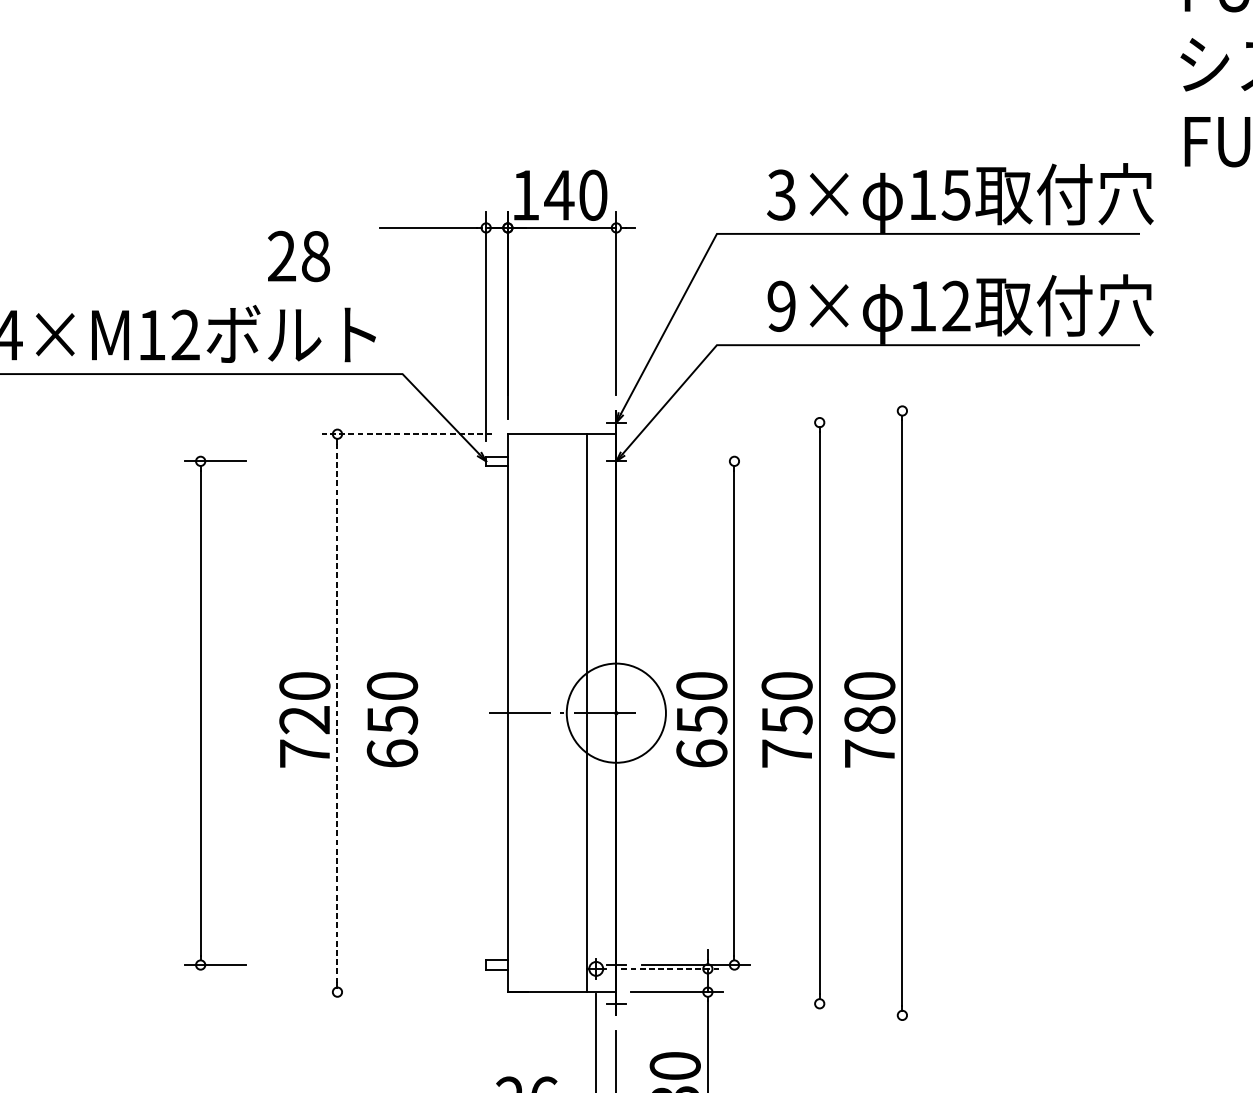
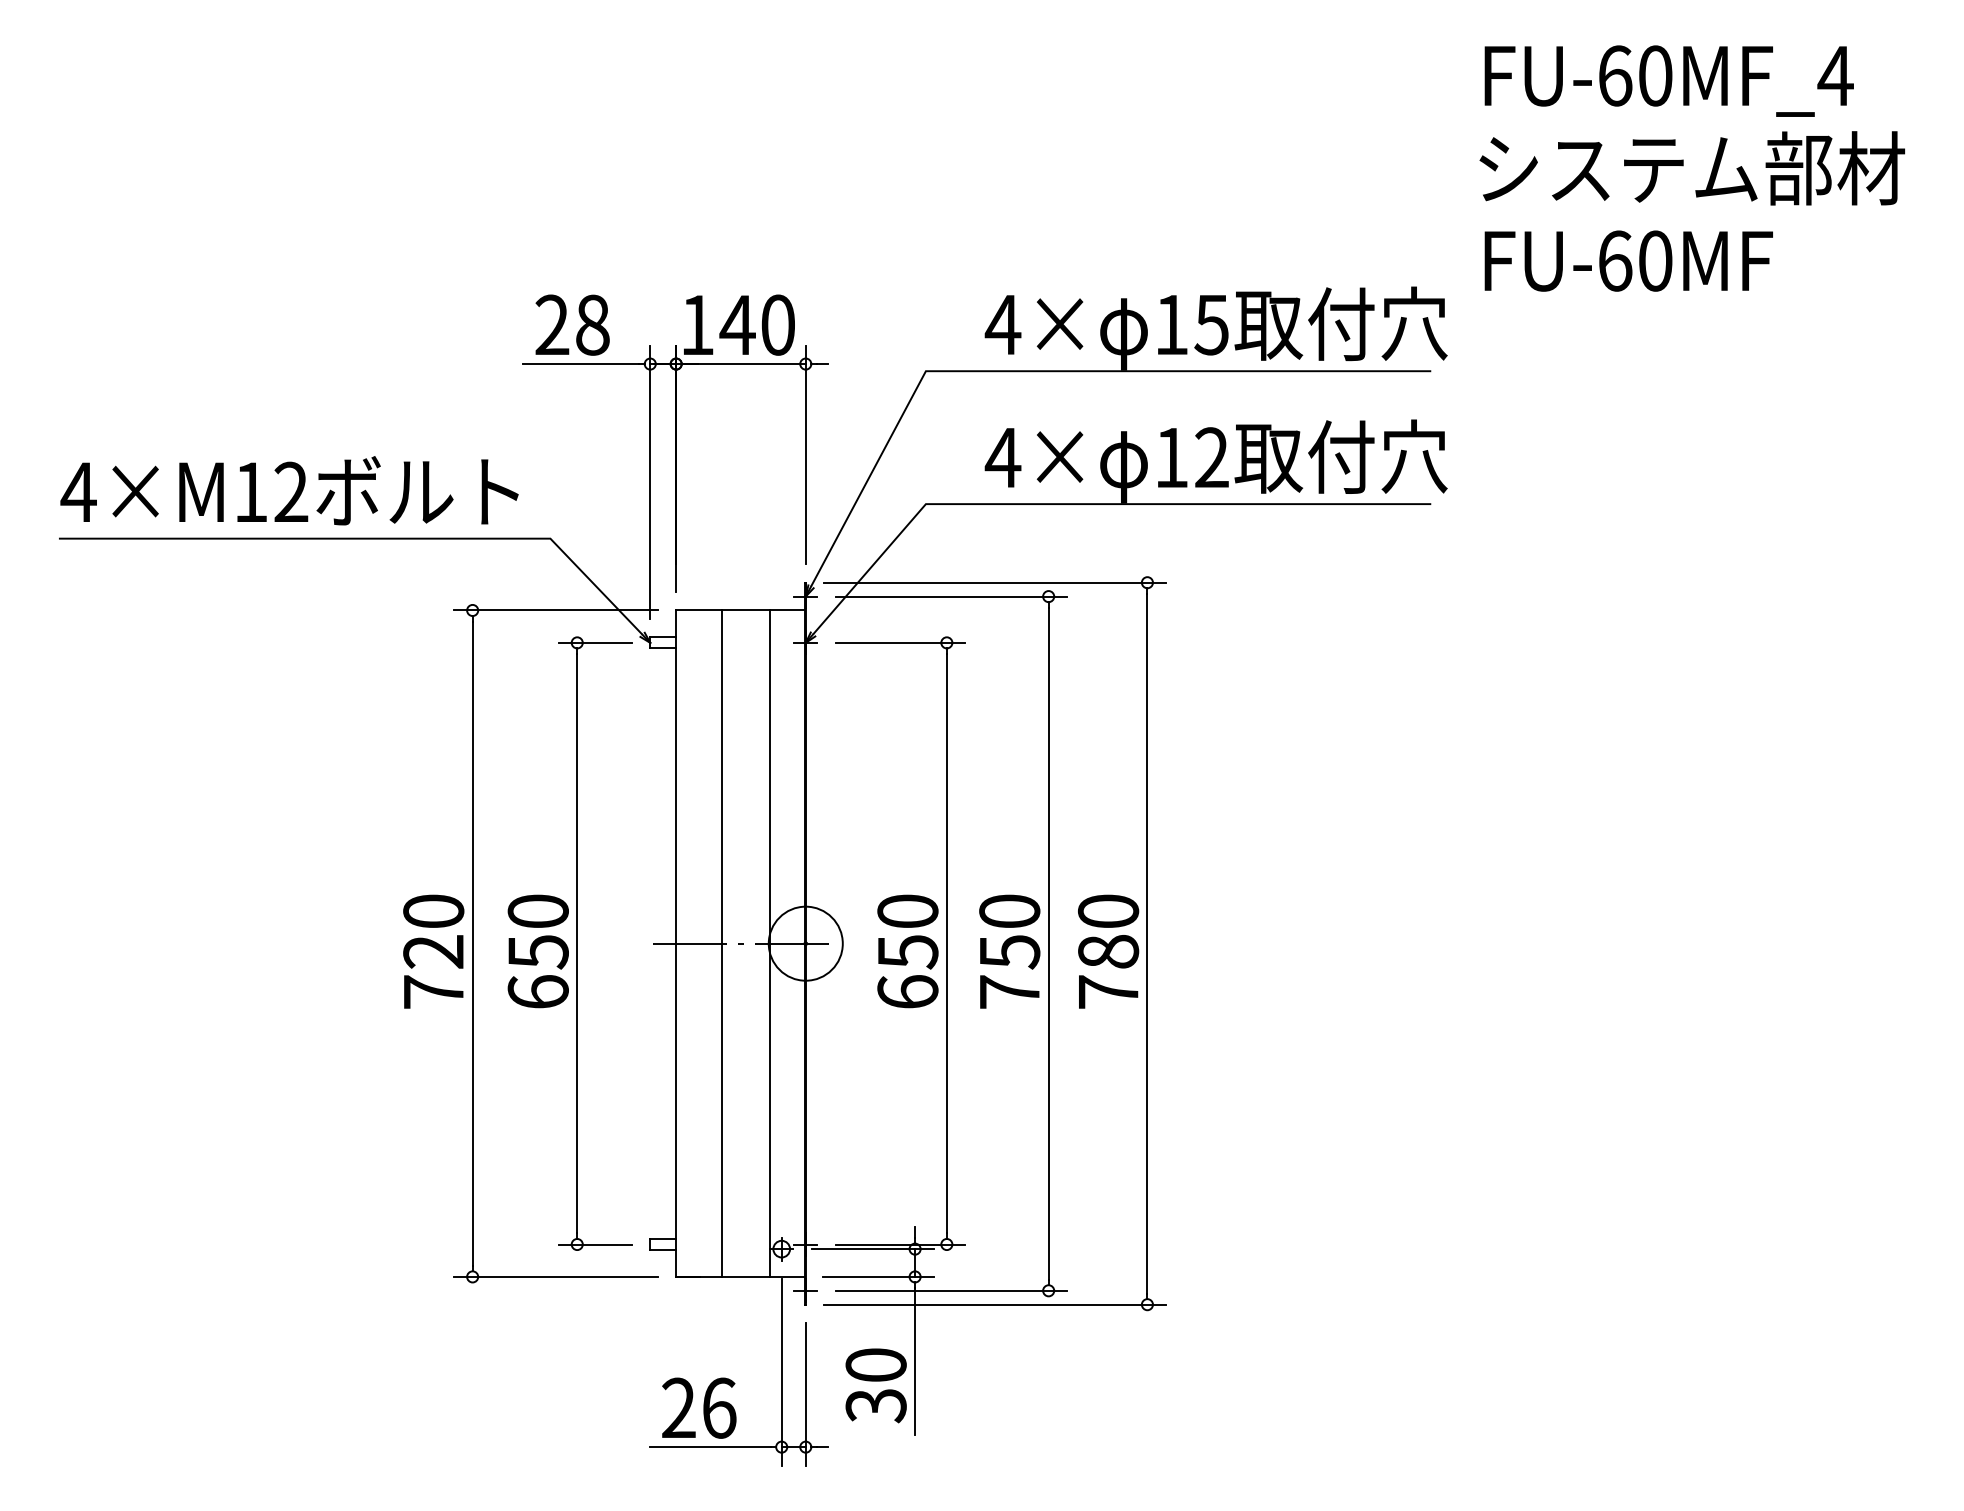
text: (781, 194) -> (1002, 324), 3× -> 4×
text: (298, 255) -> (572, 324), moved
text: (781, 306) -> (1002, 457), 9× -> 4×
line: (774, 410) -> (994, 582), added
line: (738, 422) -> (951, 596), added
line: (406, 434) -> (555, 610), dashed -> solid
line: (695, 461) -> (900, 642), added
part: (200, 713) -> (577, 943), moved
line: (337, 713) -> (472, 944), dashed -> solid
line: (546, 713) -> (722, 943), added
circle: (616, 713) -> (805, 943), size x0.62
line: (672, 969) -> (872, 1249), dashed -> solid
line: (406, 991) -> (555, 1276), added
line: (738, 1003) -> (951, 1290), added
line: (774, 1015) -> (994, 1304), added

